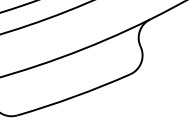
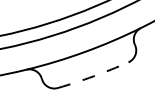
arc: (74, 97) -> (93, 76), solid -> dashed

